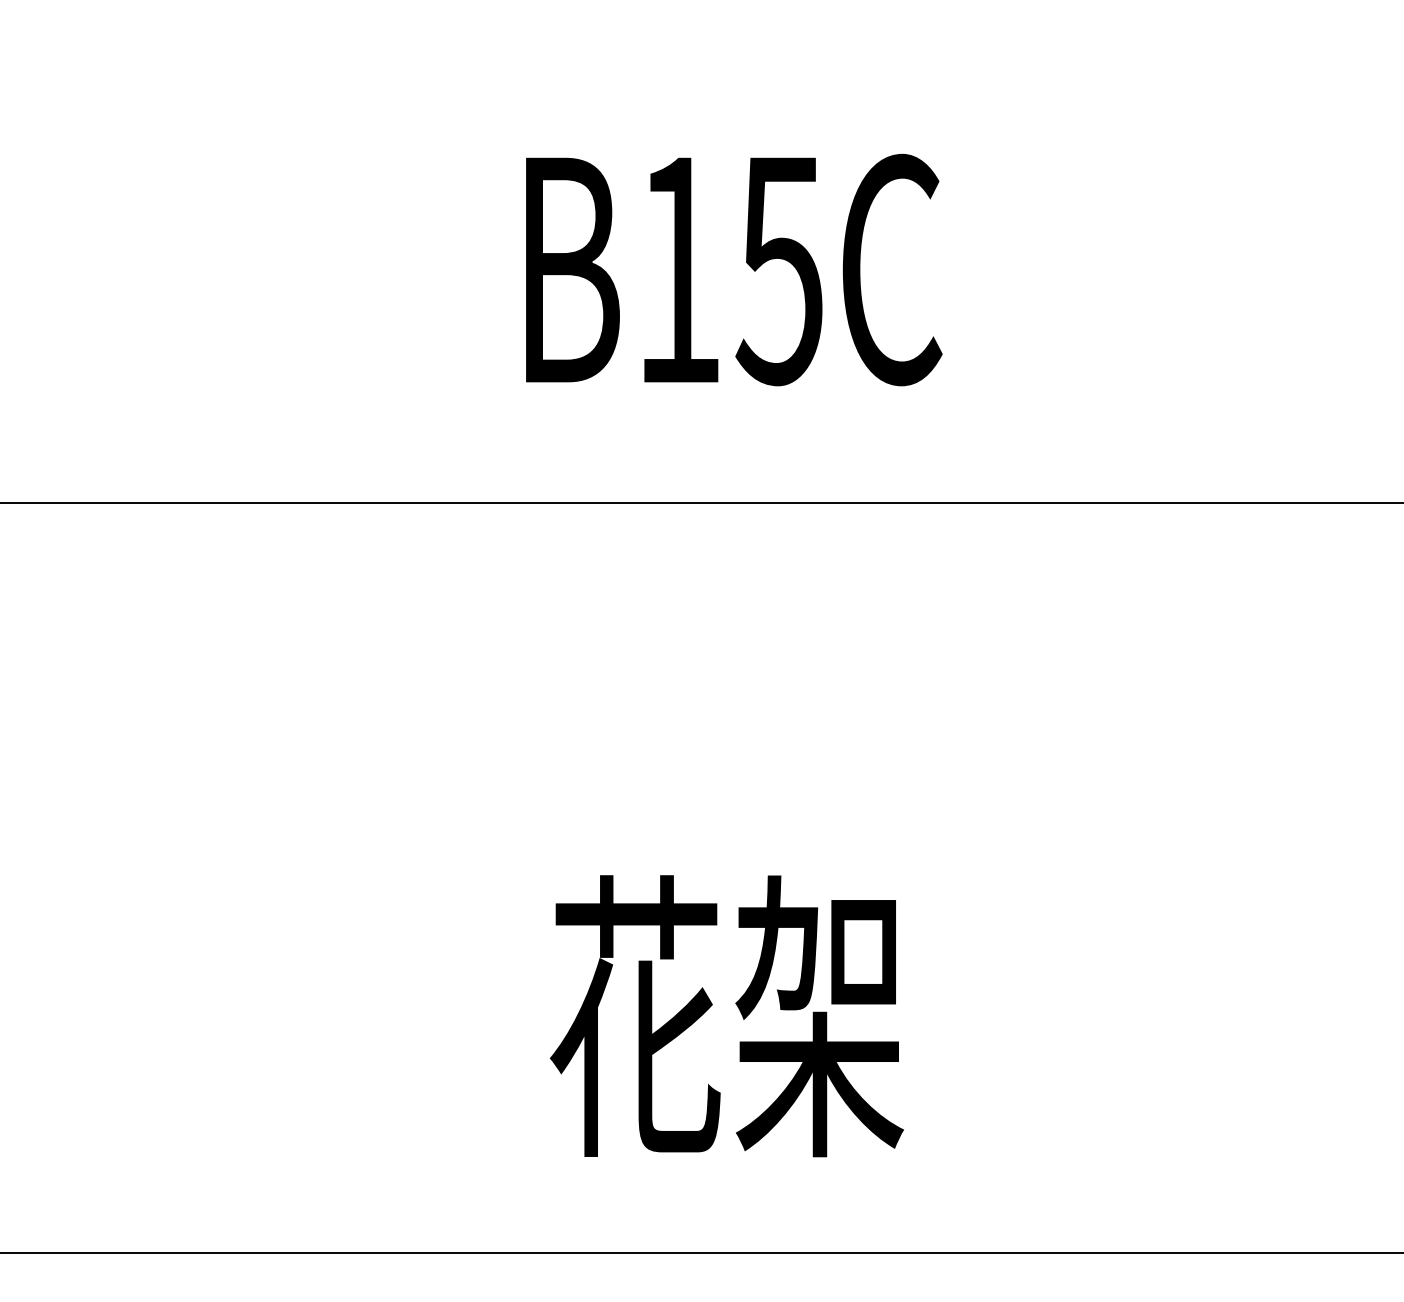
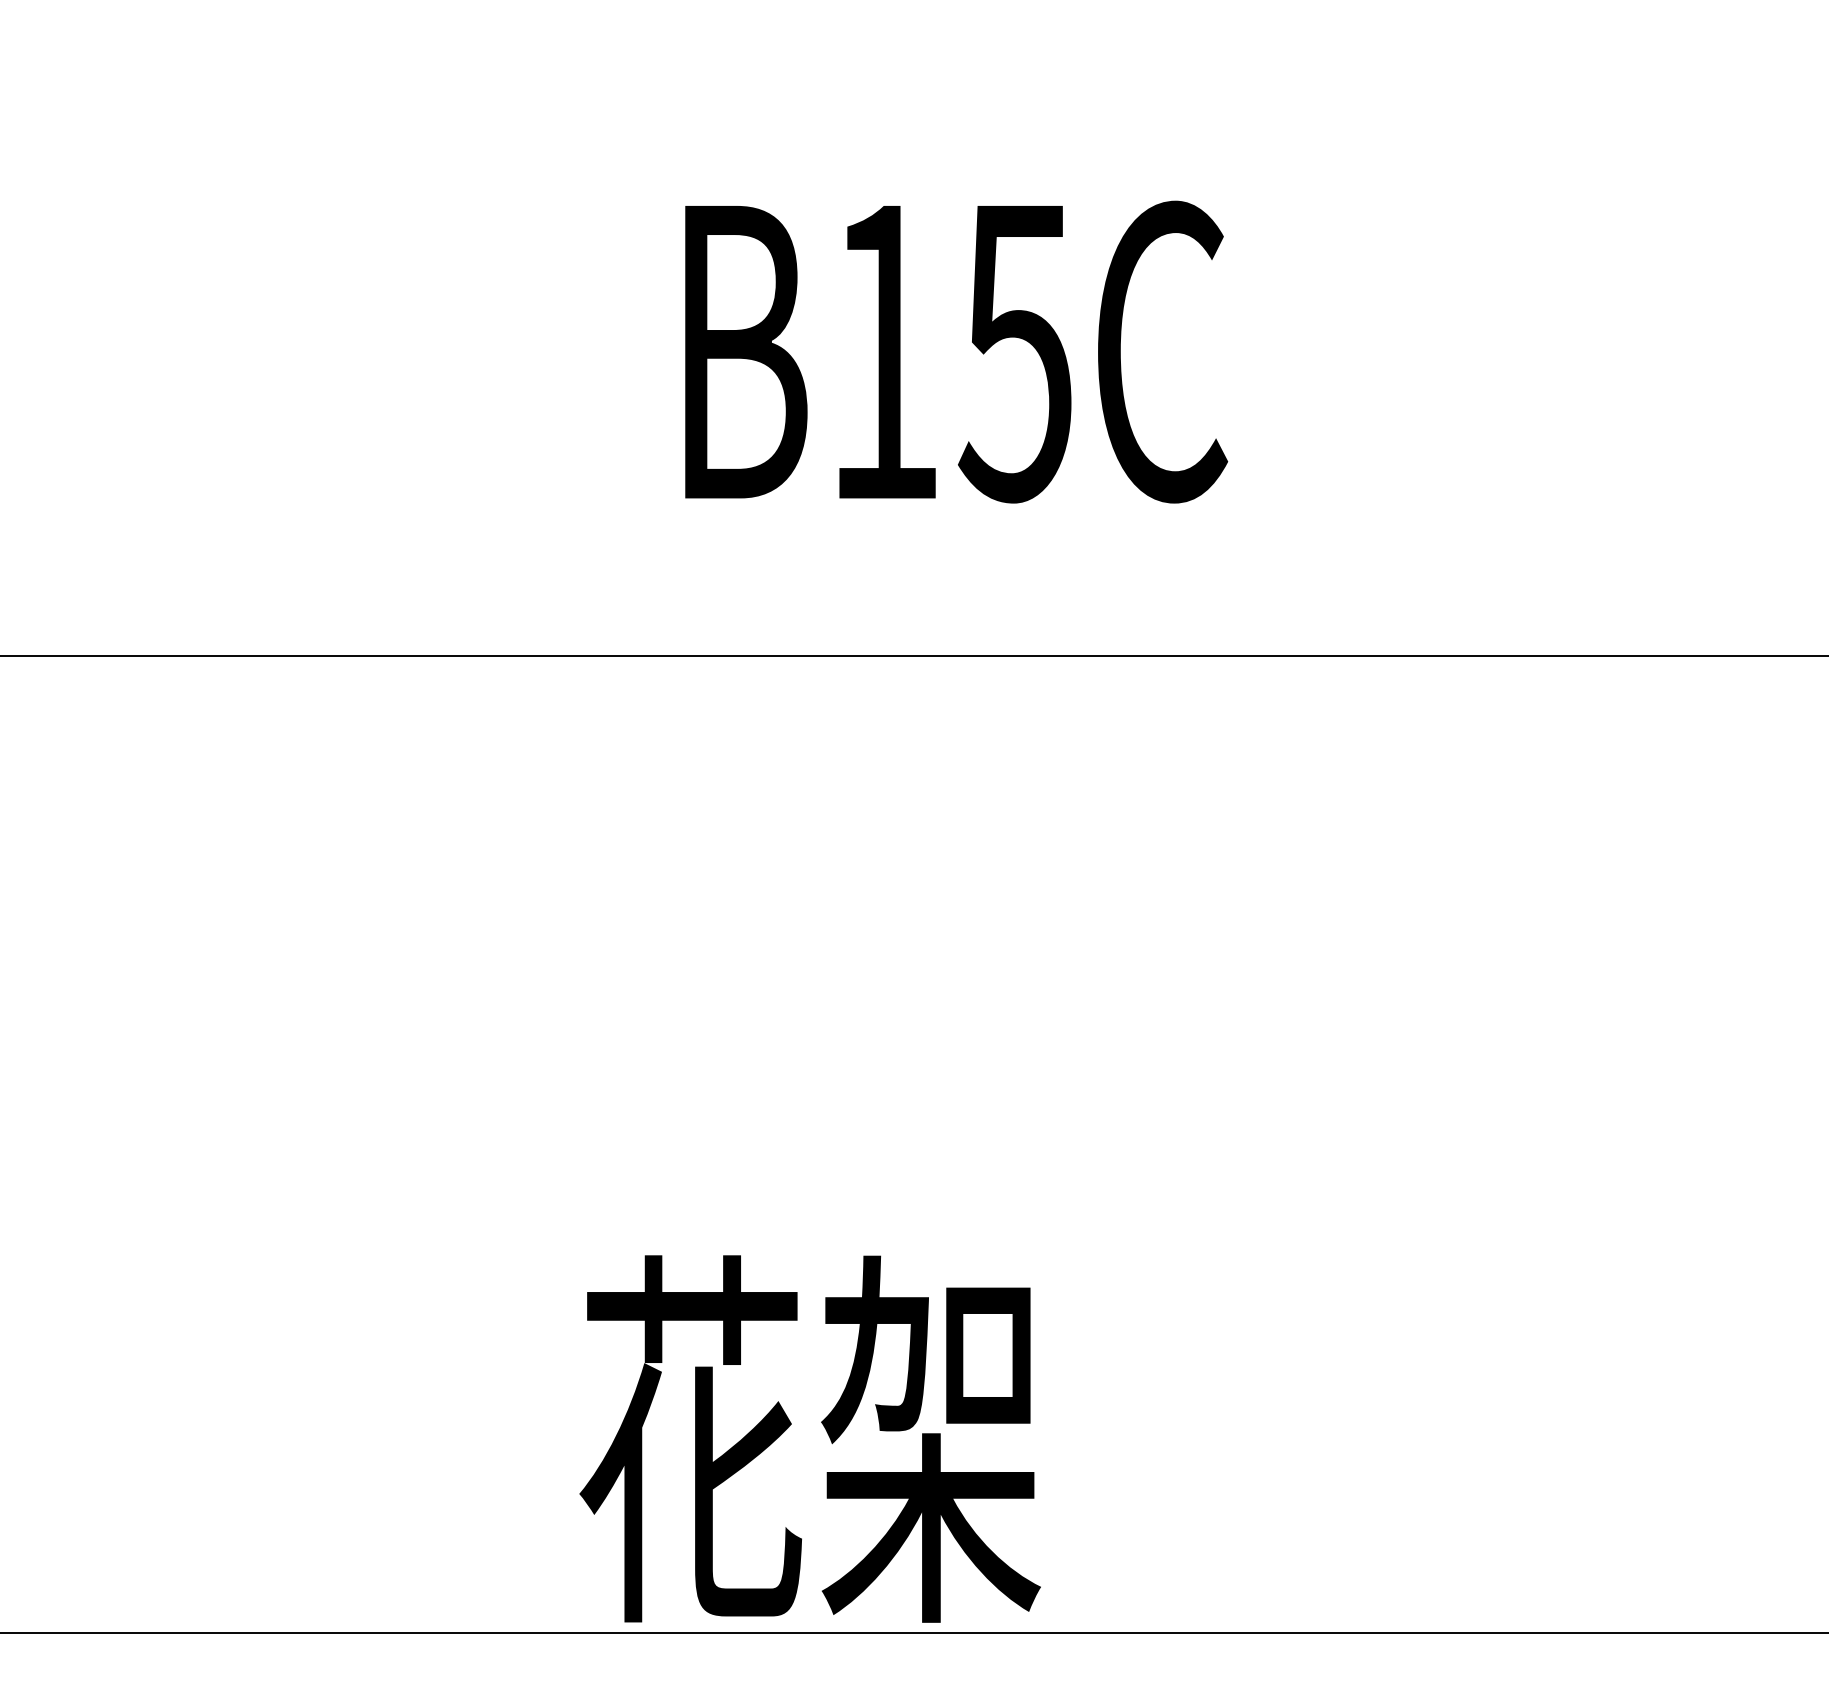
text: (726, 1016) -> (809, 1439), moved

